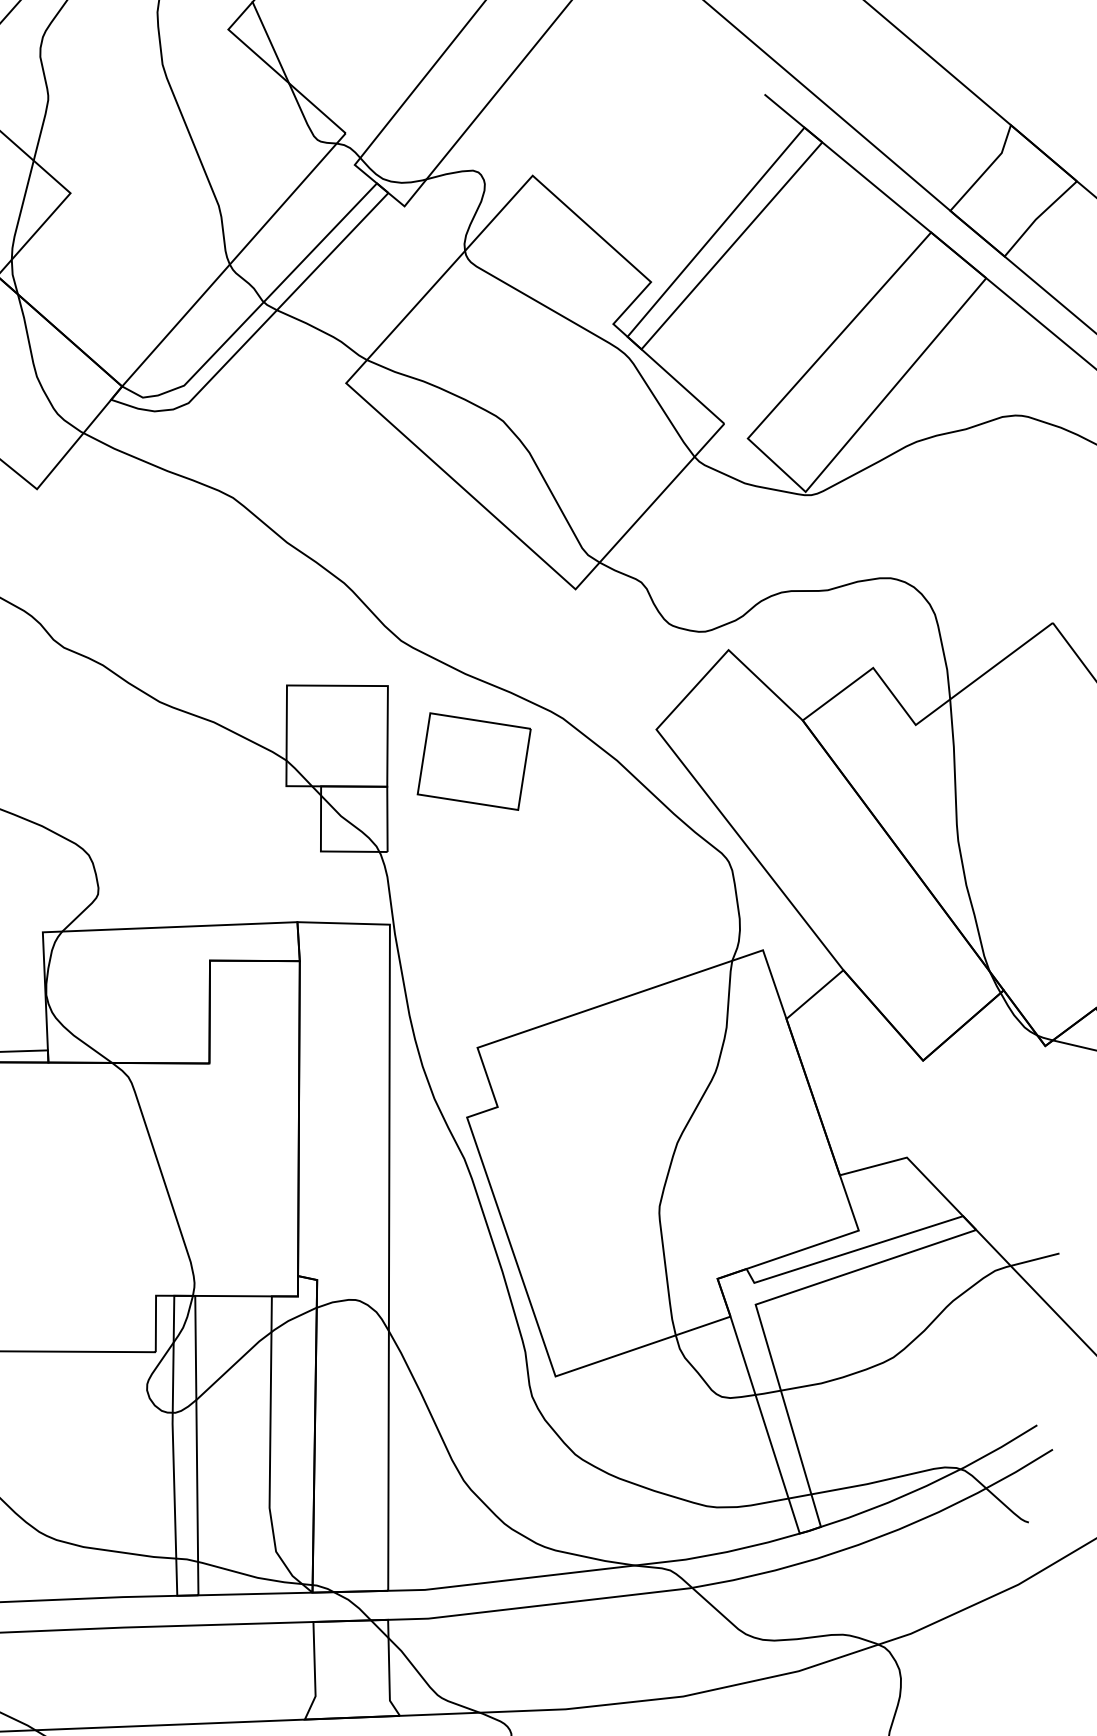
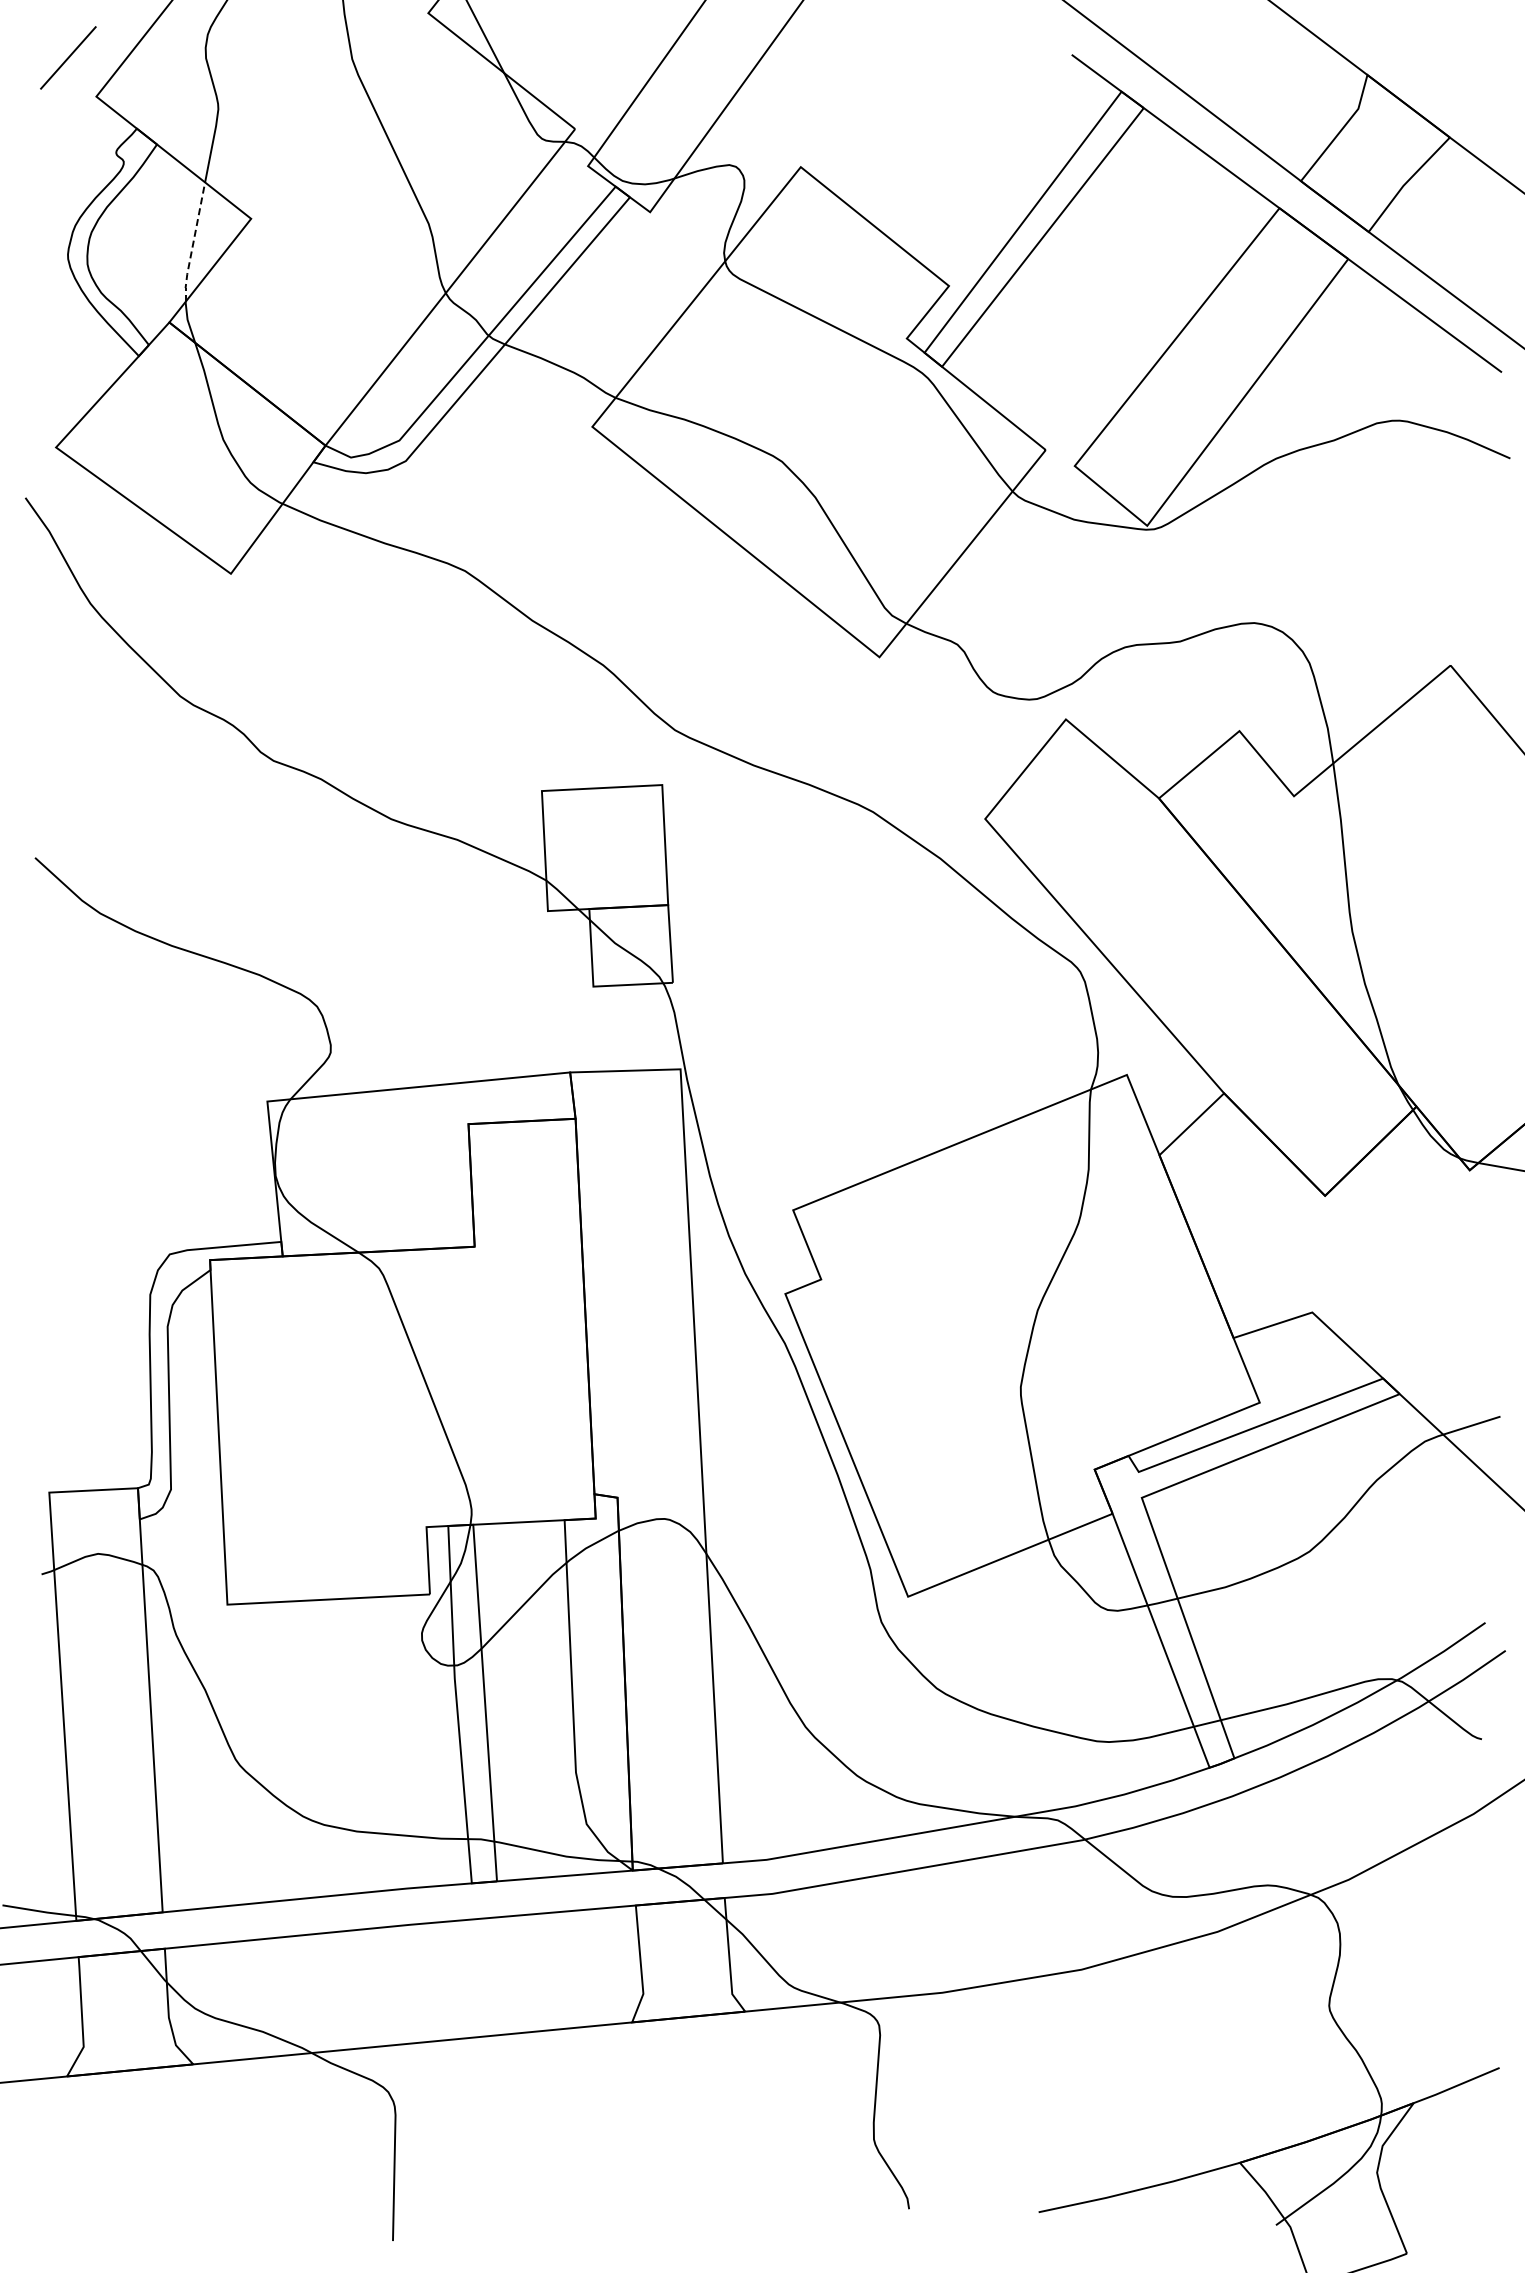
line: (21, 210) -> (193, 242), solid -> dashed
part: (474, 760) -> (770, 868), removed

